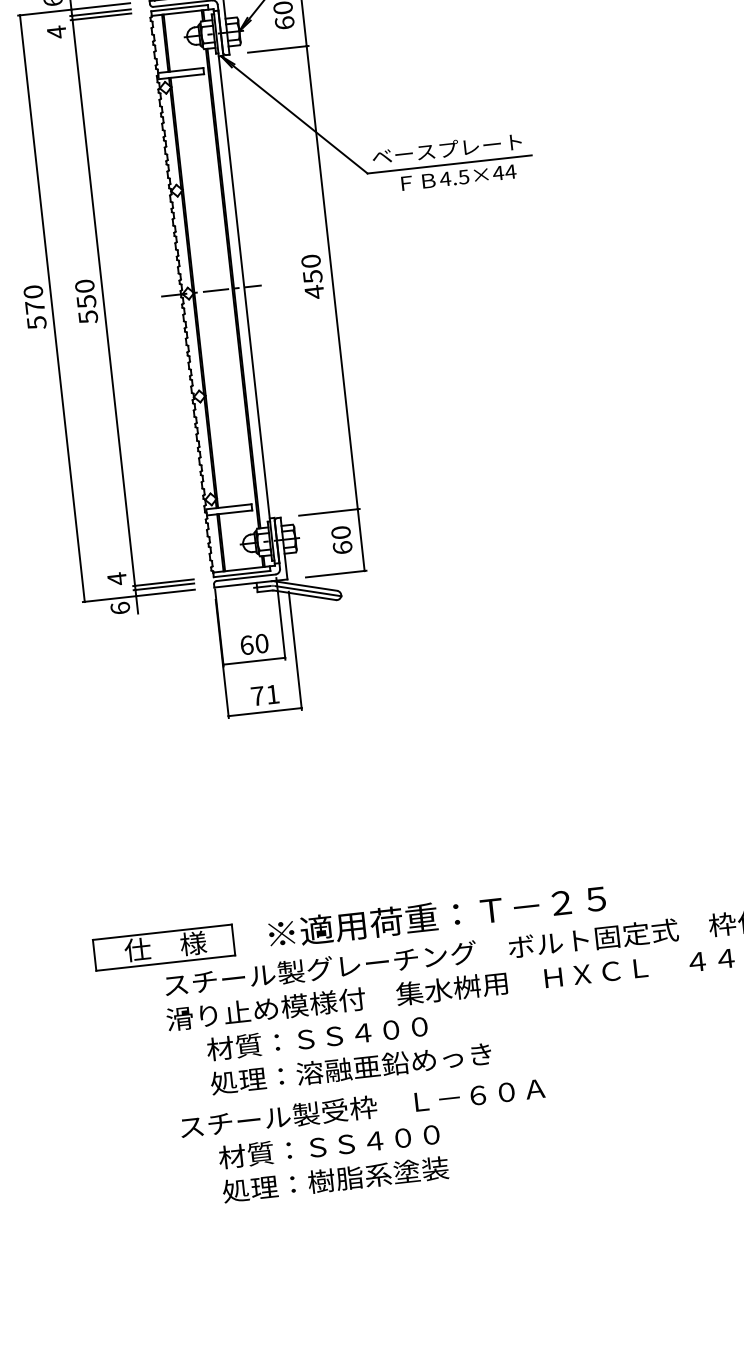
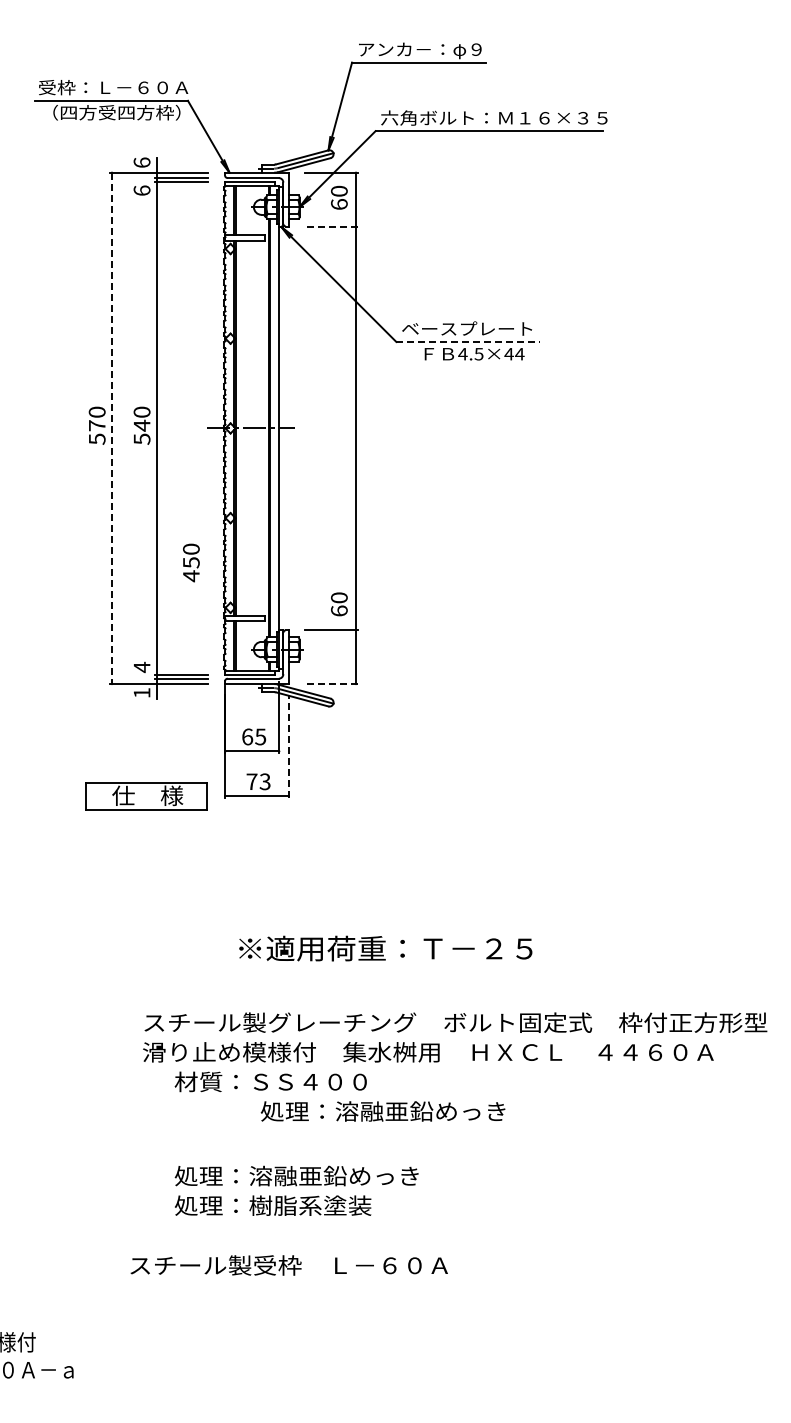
text: (56, 32) -> (141, 190), 4 -> 6
line: (277, 49) -> (330, 226), solid -> dashed
line: (449, 165) -> (467, 342), solid -> dashed
text: (312, 276) -> (191, 562), moved
text: (85, 301) -> (141, 425), 550 -> 540
line: (52, 308) -> (112, 428), solid -> dashed
text: (342, 540) -> (339, 604), moved
line: (335, 574) -> (330, 684), solid -> dashed
text: (119, 607) -> (141, 692), 6 -> 1
text: (261, 643) -> (260, 736), 60 -> 65
line: (294, 649) -> (288, 745), solid -> dashed
text: (271, 694) -> (264, 781), 71 -> 73
text: (436, 916) -> (385, 948), moved
part: (164, 947) -> (146, 796), moved
text: (350, 1068) -> (382, 1111), moved
text: (361, 1108) -> (288, 1265), moved
text: (358, 1142) -> (296, 1175), 材質：ＳＳ４００ -> 処理：溶融亜鉛めっき

